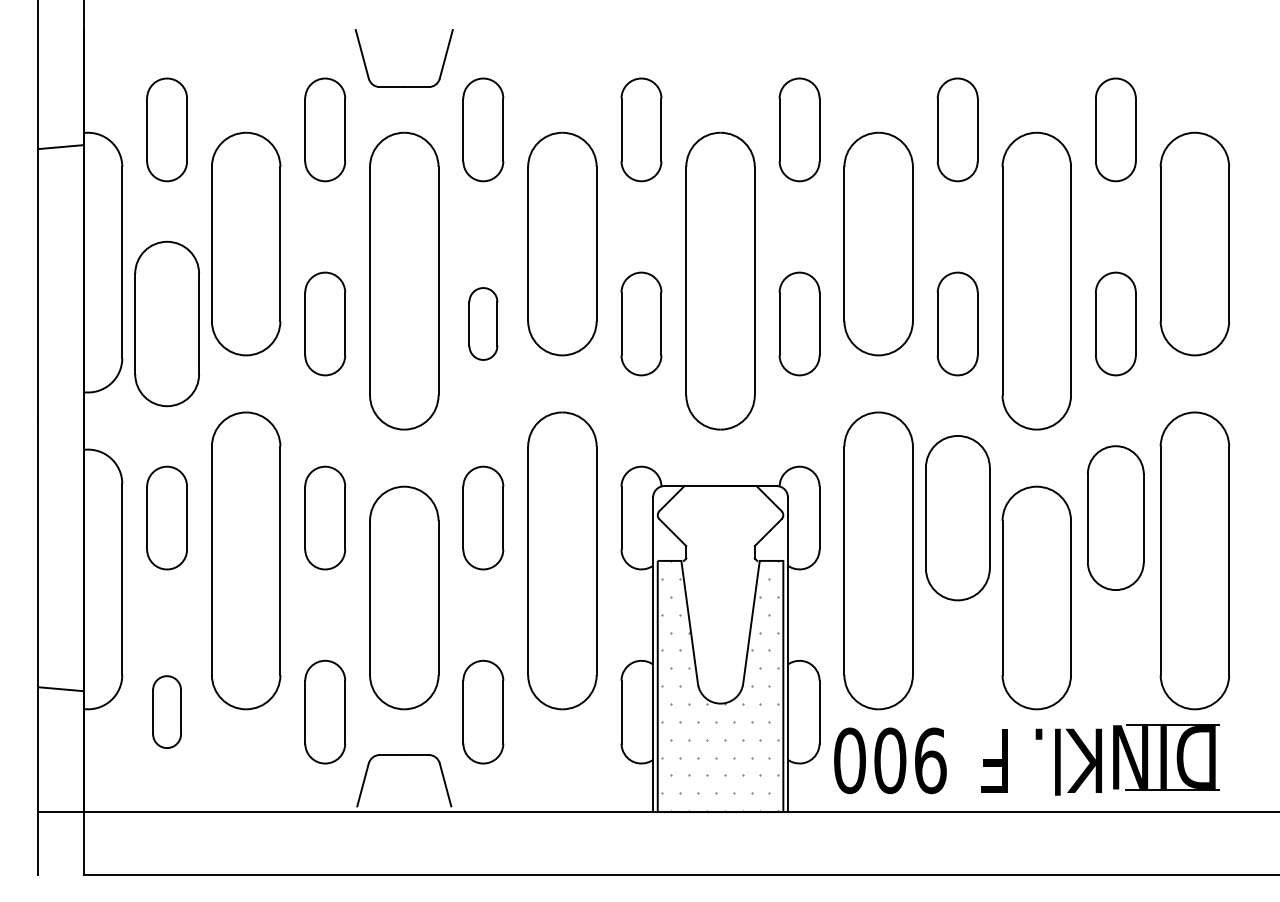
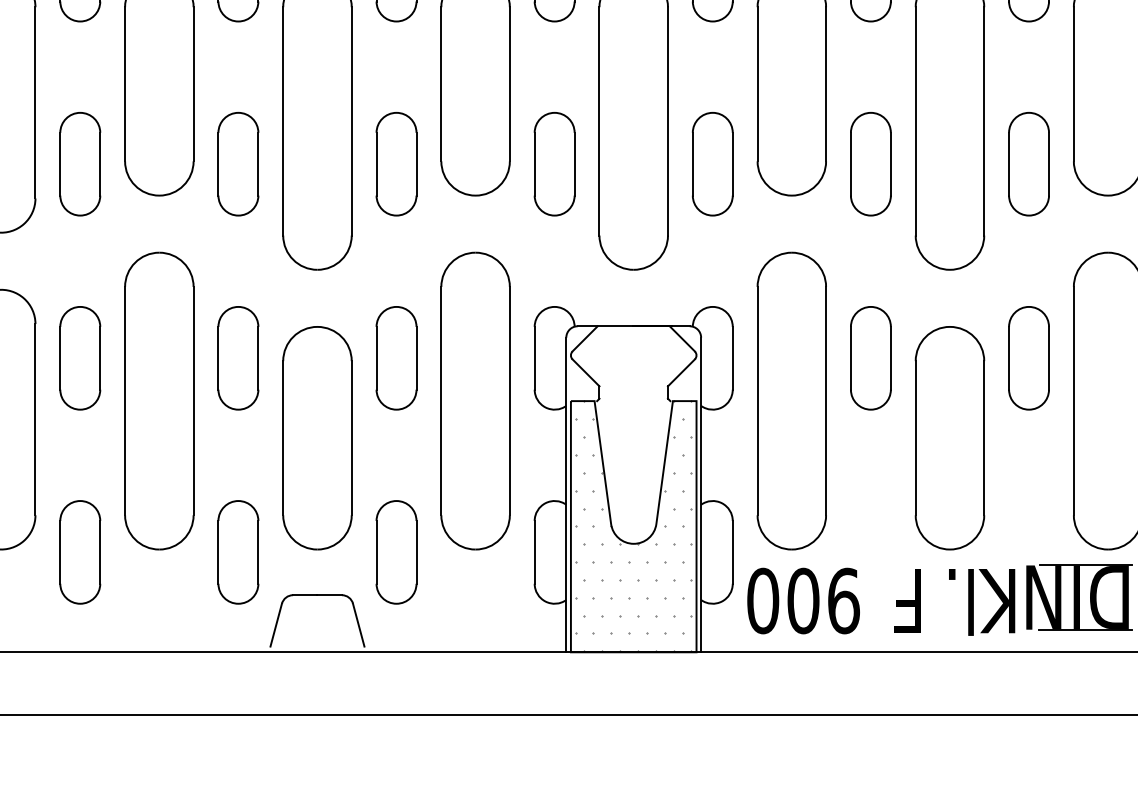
part: (166, 323) -> (79, 163), size x0.62
part: (483, 323) -> (396, 163), size x1.43
part: (957, 517) -> (870, 357), size x0.62
part: (1115, 517) -> (1028, 357), size x0.71
part: (166, 711) -> (79, 551), size x1.43

